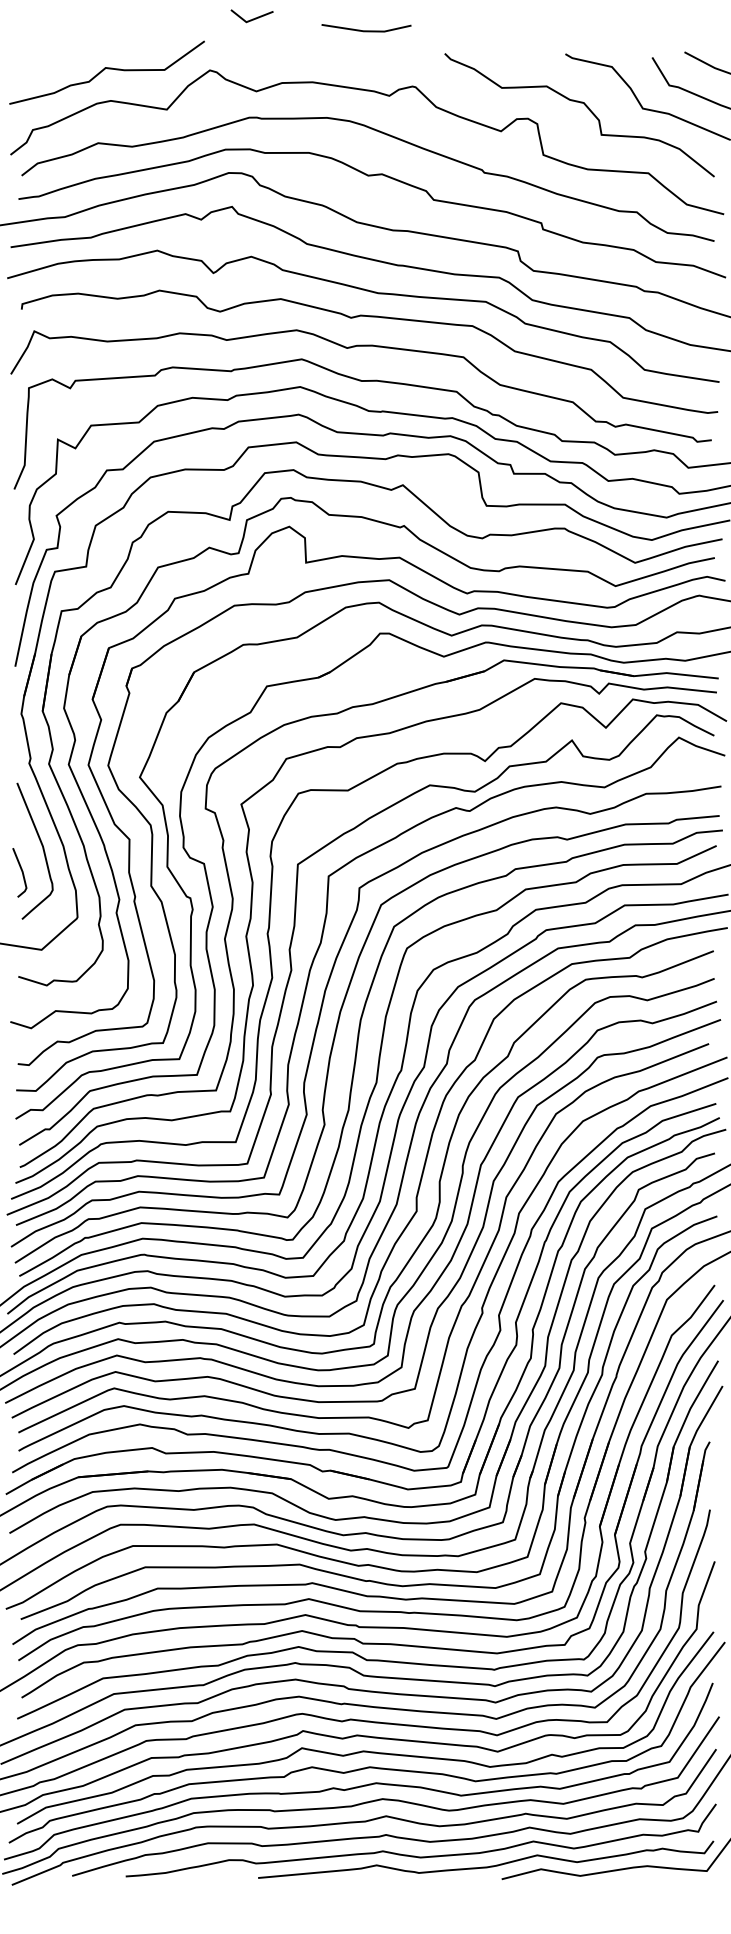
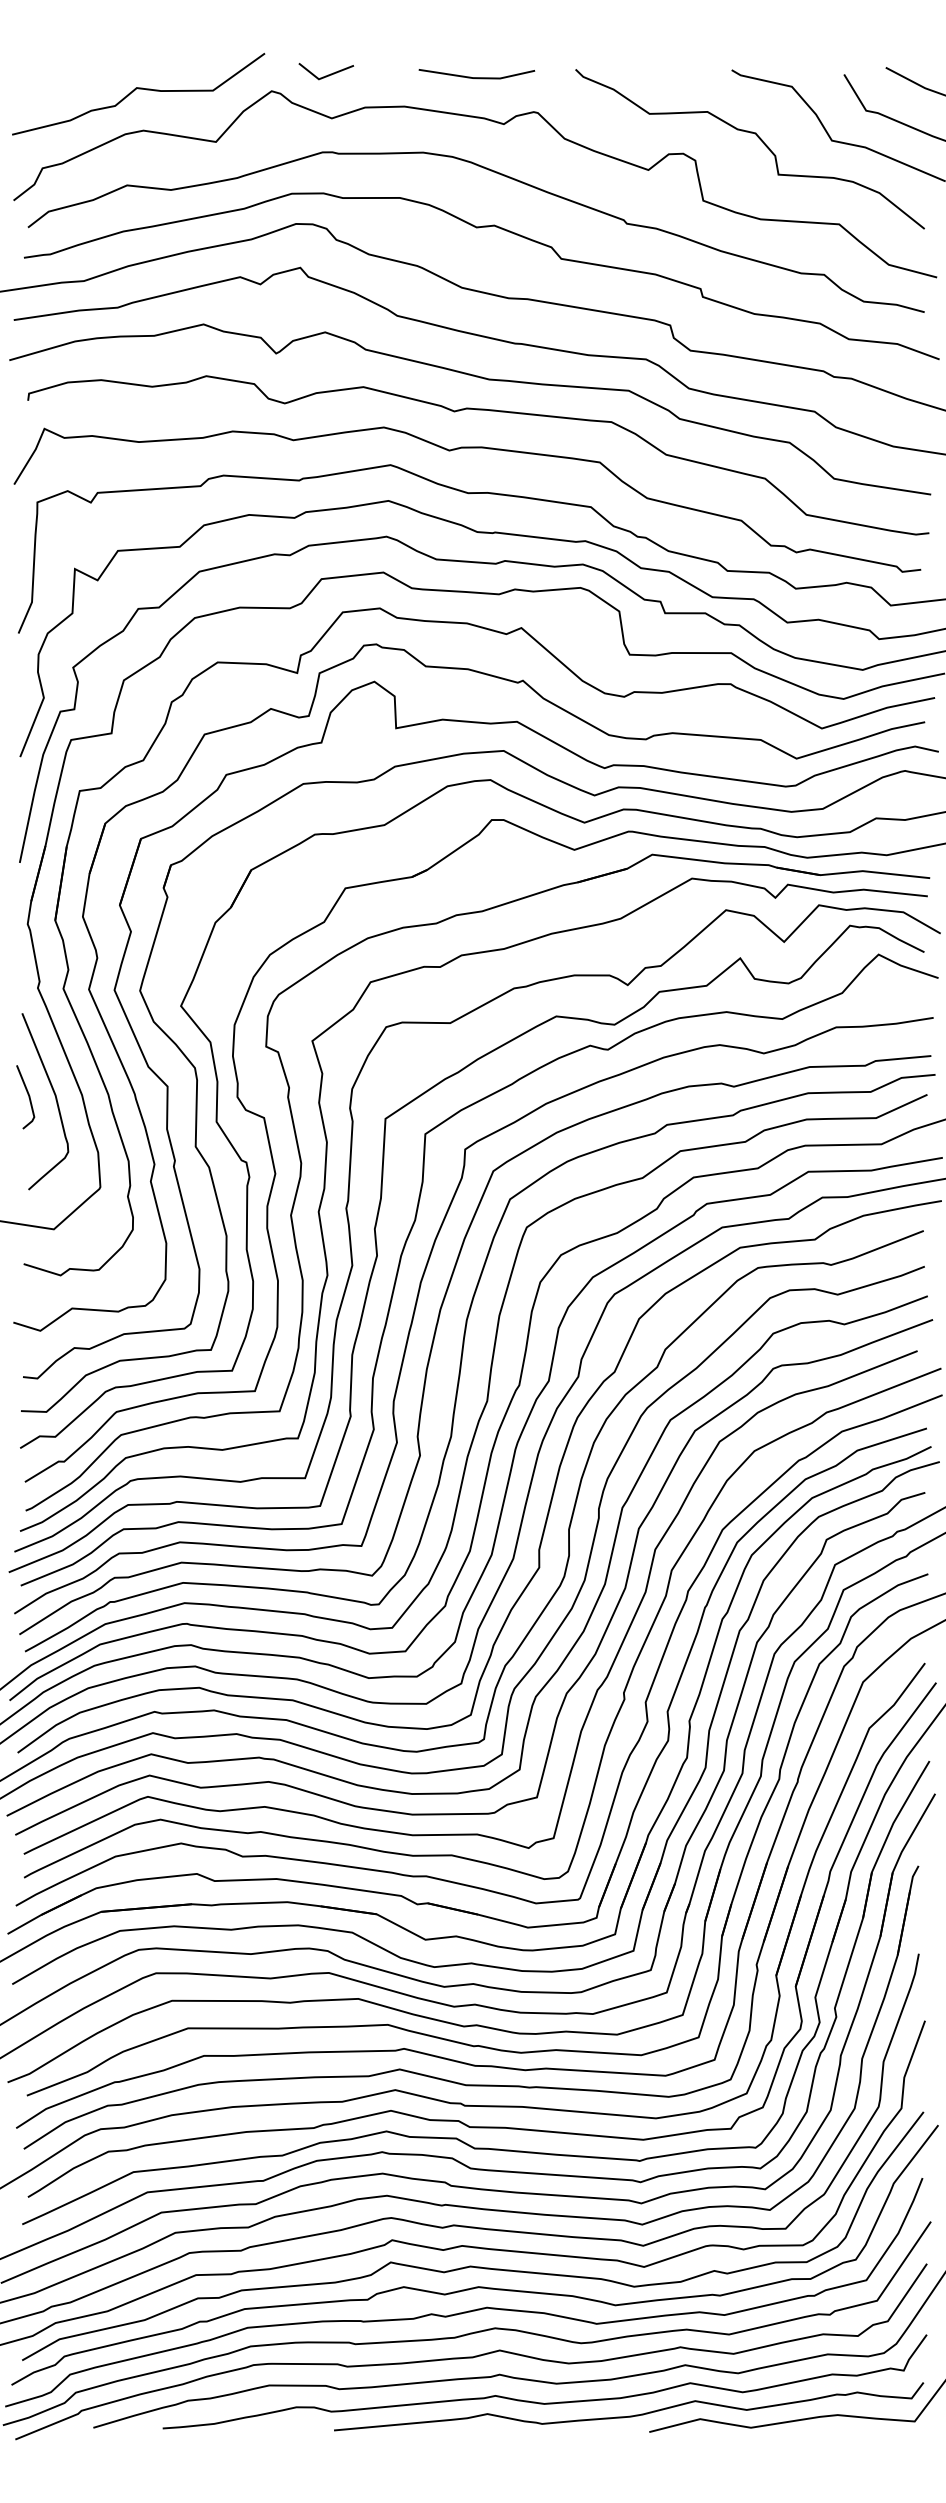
line: (252, 18) -> (326, 74), moved
line: (366, 30) -> (476, 77), moved
line: (21, 872) -> (27, 1096), moved

